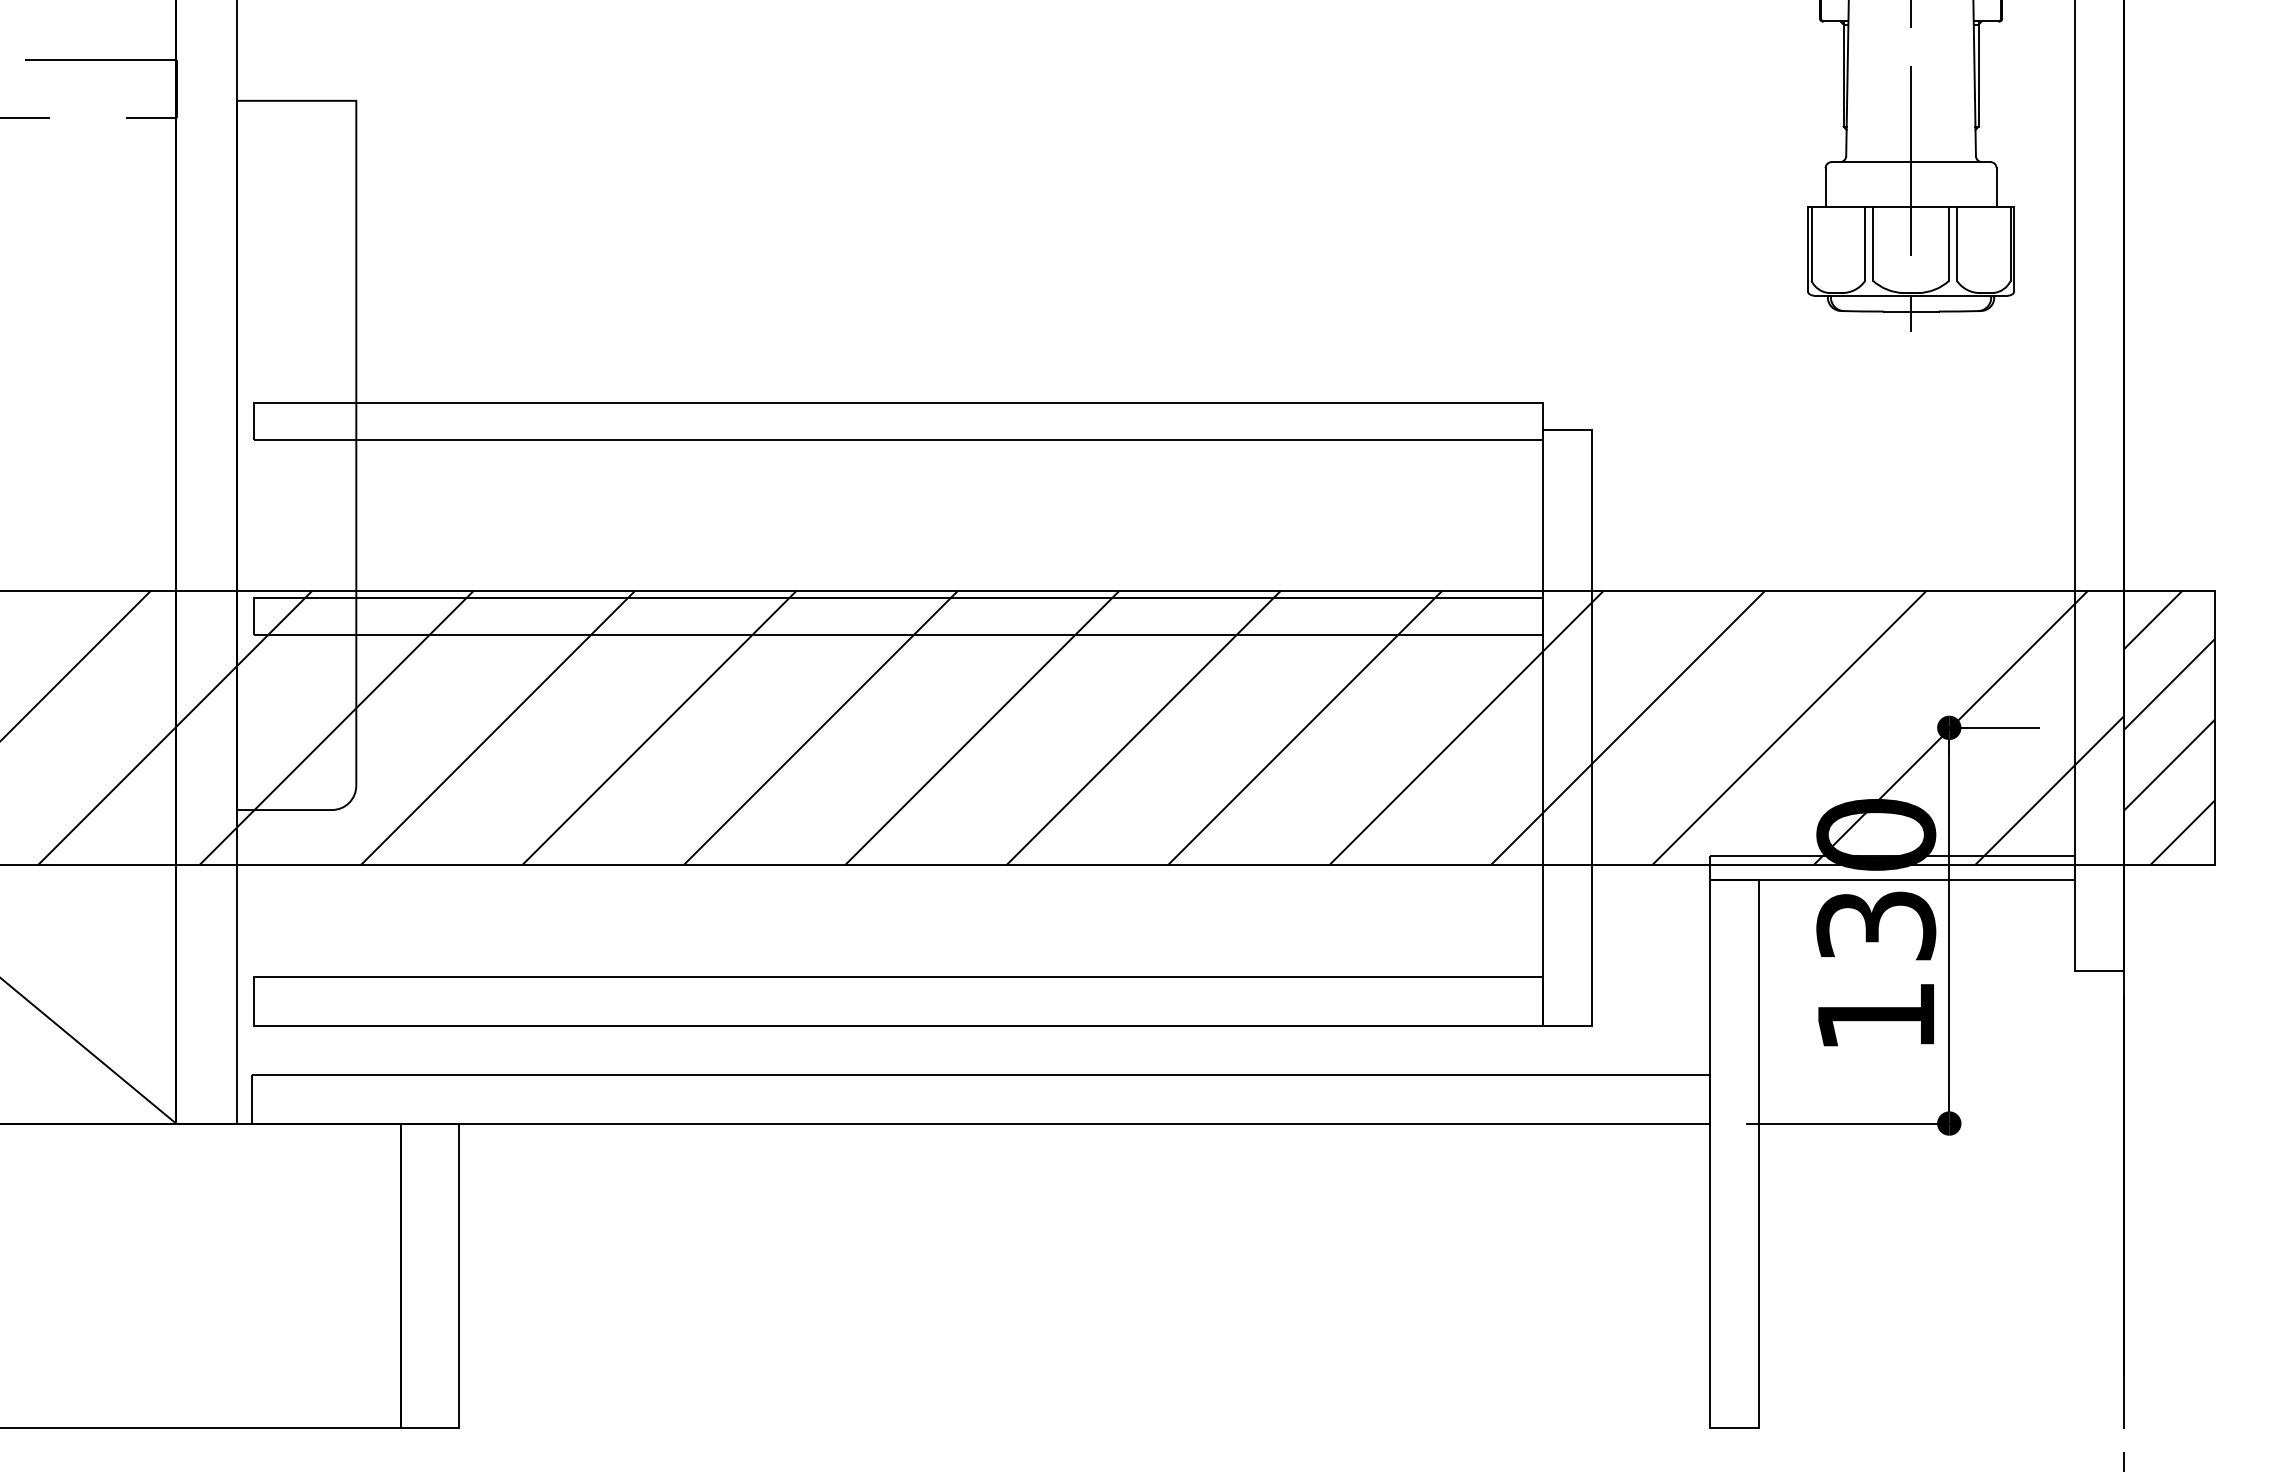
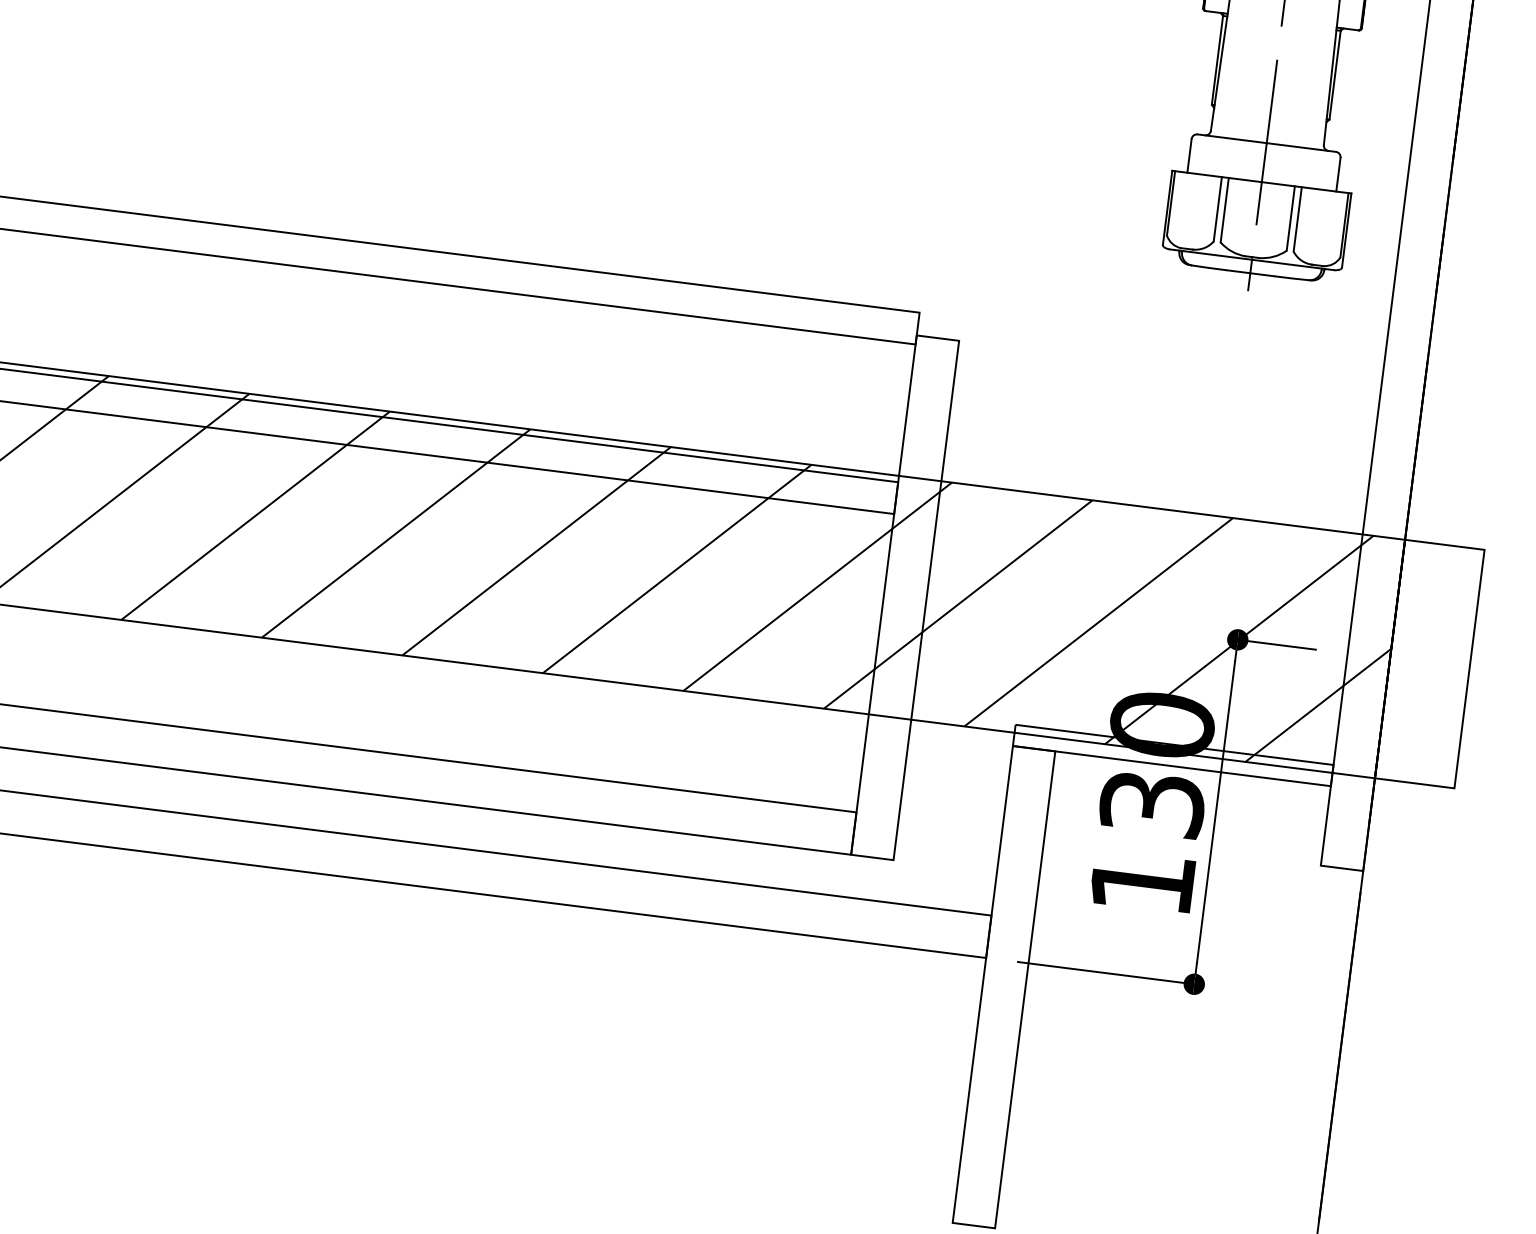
hatch: (2169, 727) -> (1429, 663), removed

